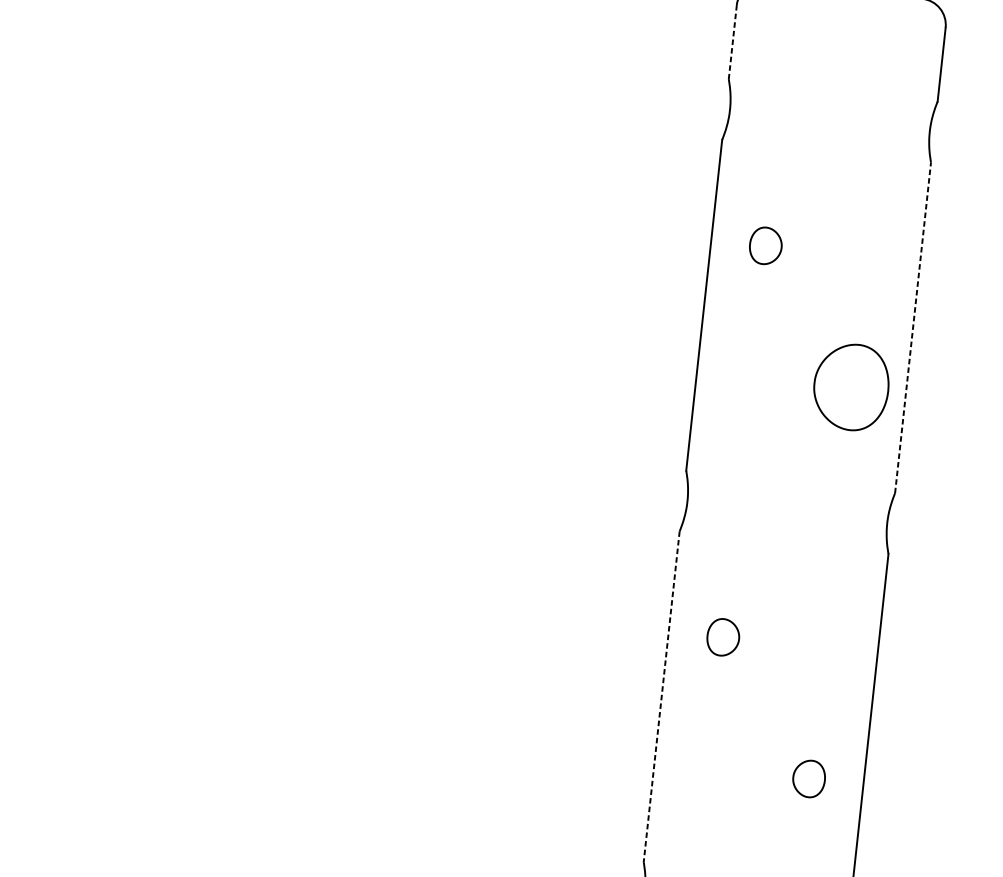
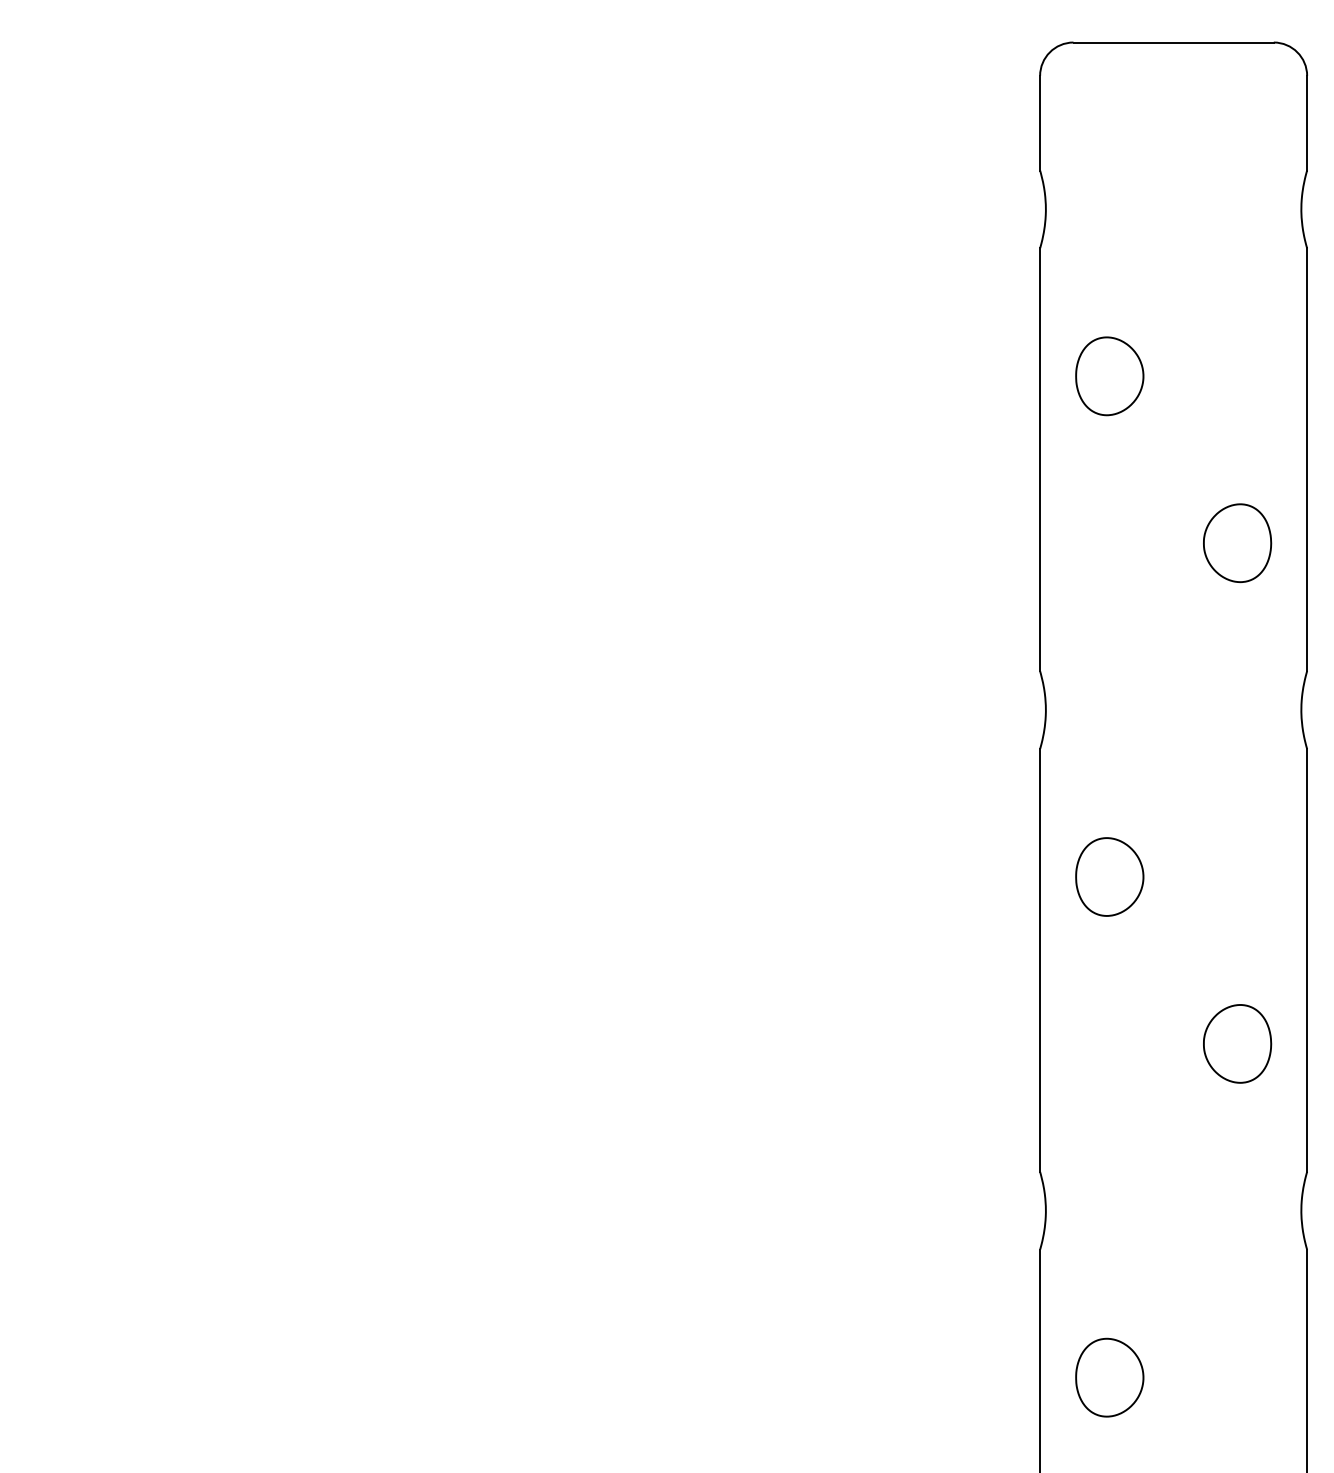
line: (733, 42) -> (1040, 123), dashed -> solid
part: (765, 246) -> (1109, 376), size x1.67
line: (913, 327) -> (1307, 459), dashed -> solid
part: (851, 387) -> (1237, 543), size x0.71
part: (723, 637) -> (1109, 876), size x1.67
line: (661, 696) -> (1040, 960), dashed -> solid
part: (808, 778) -> (1237, 1043), size x1.67

